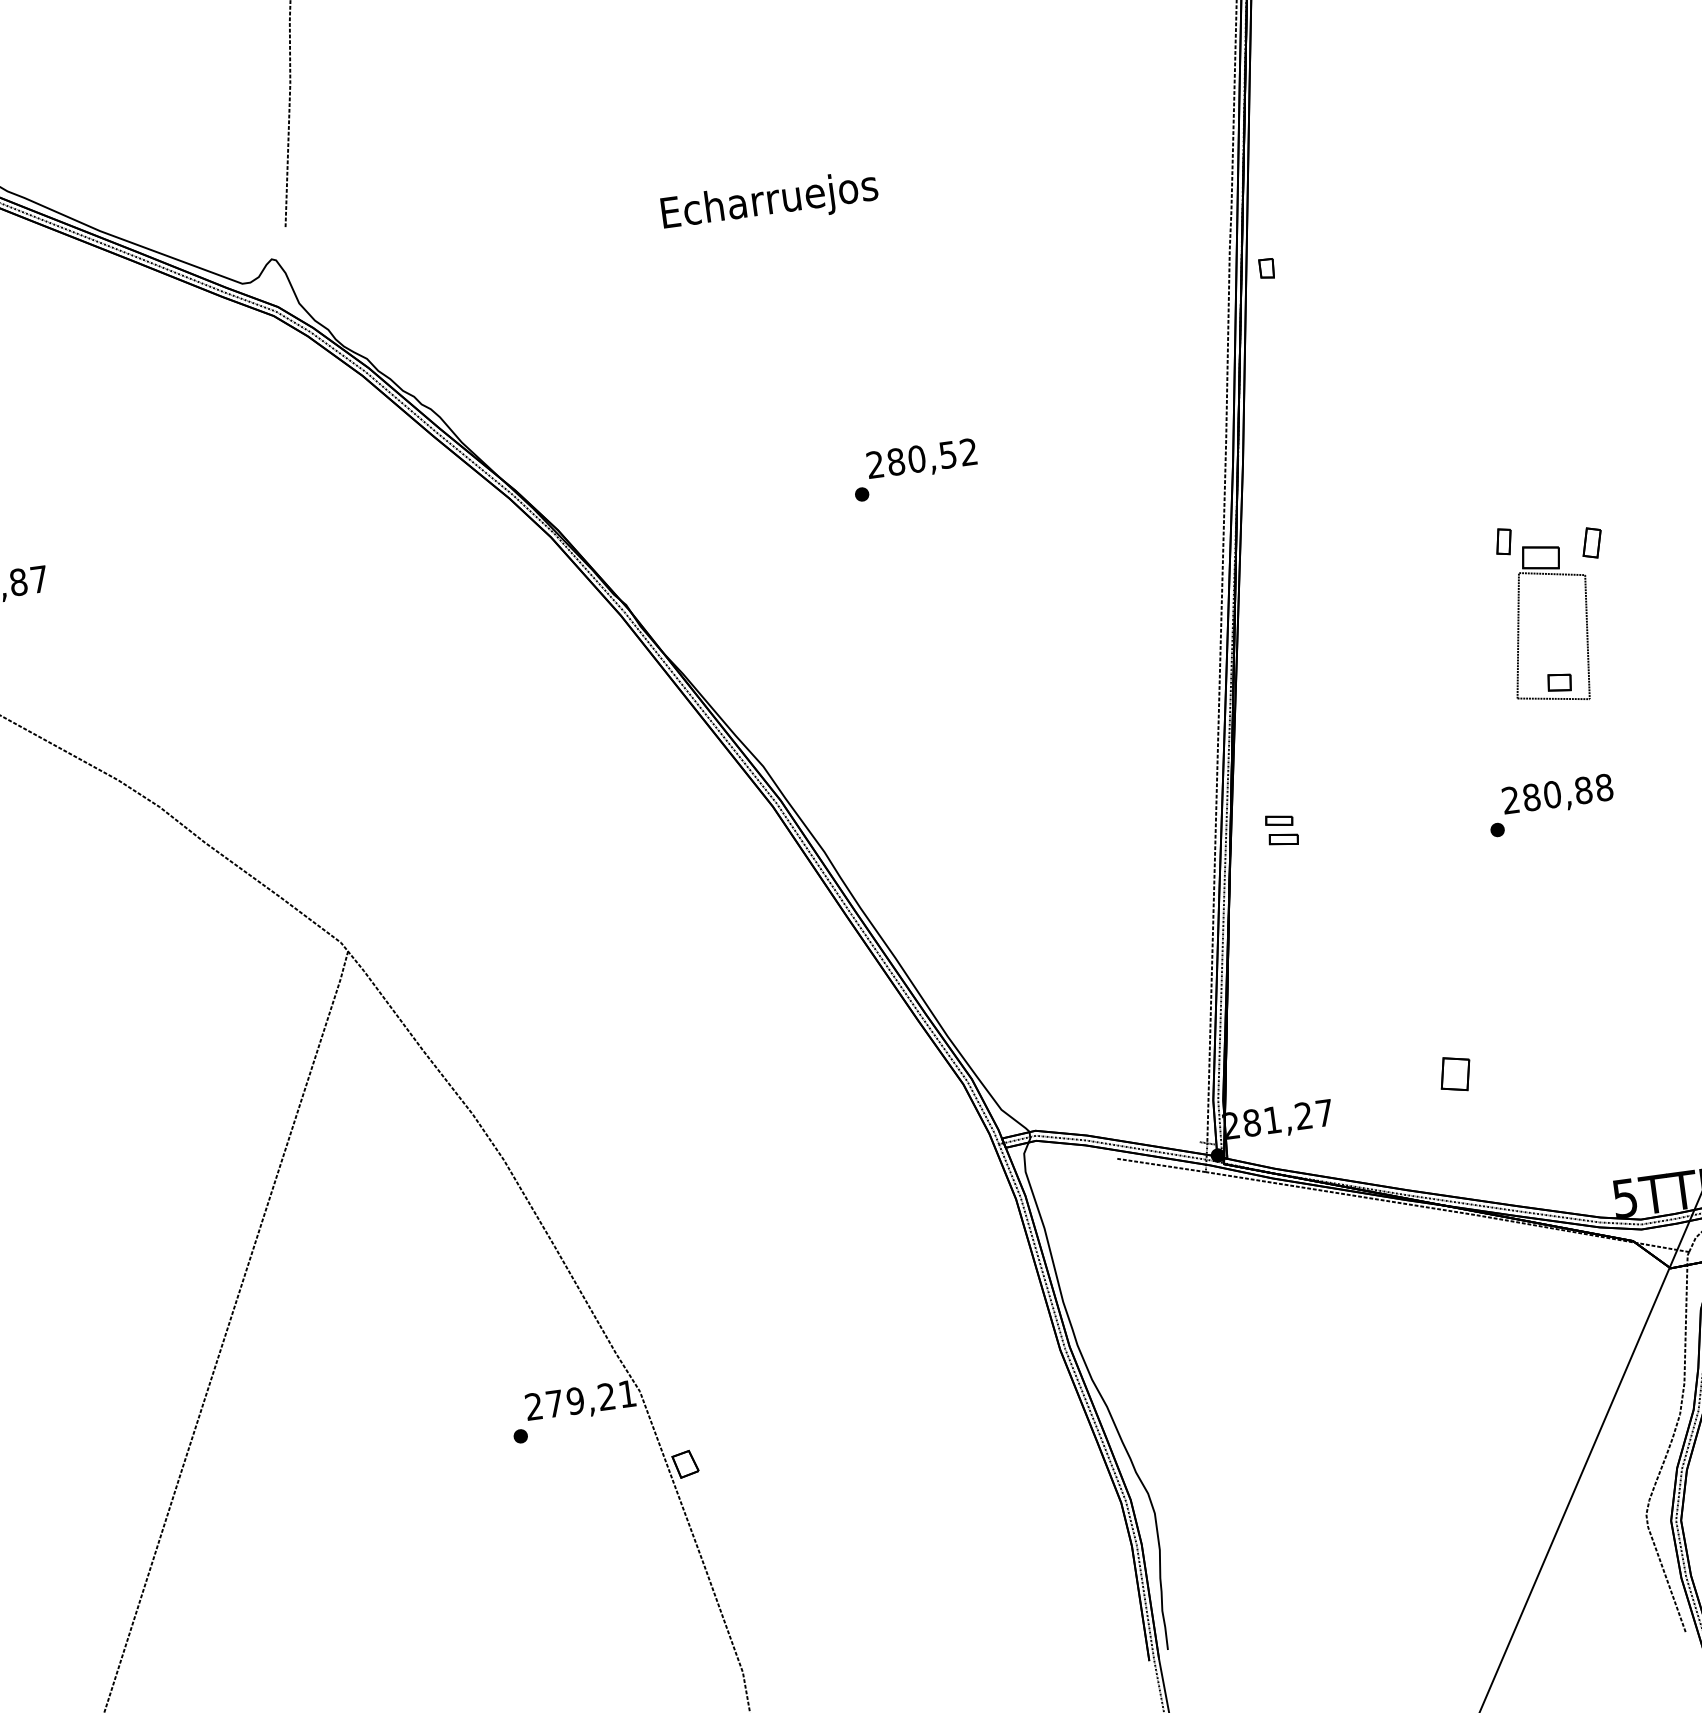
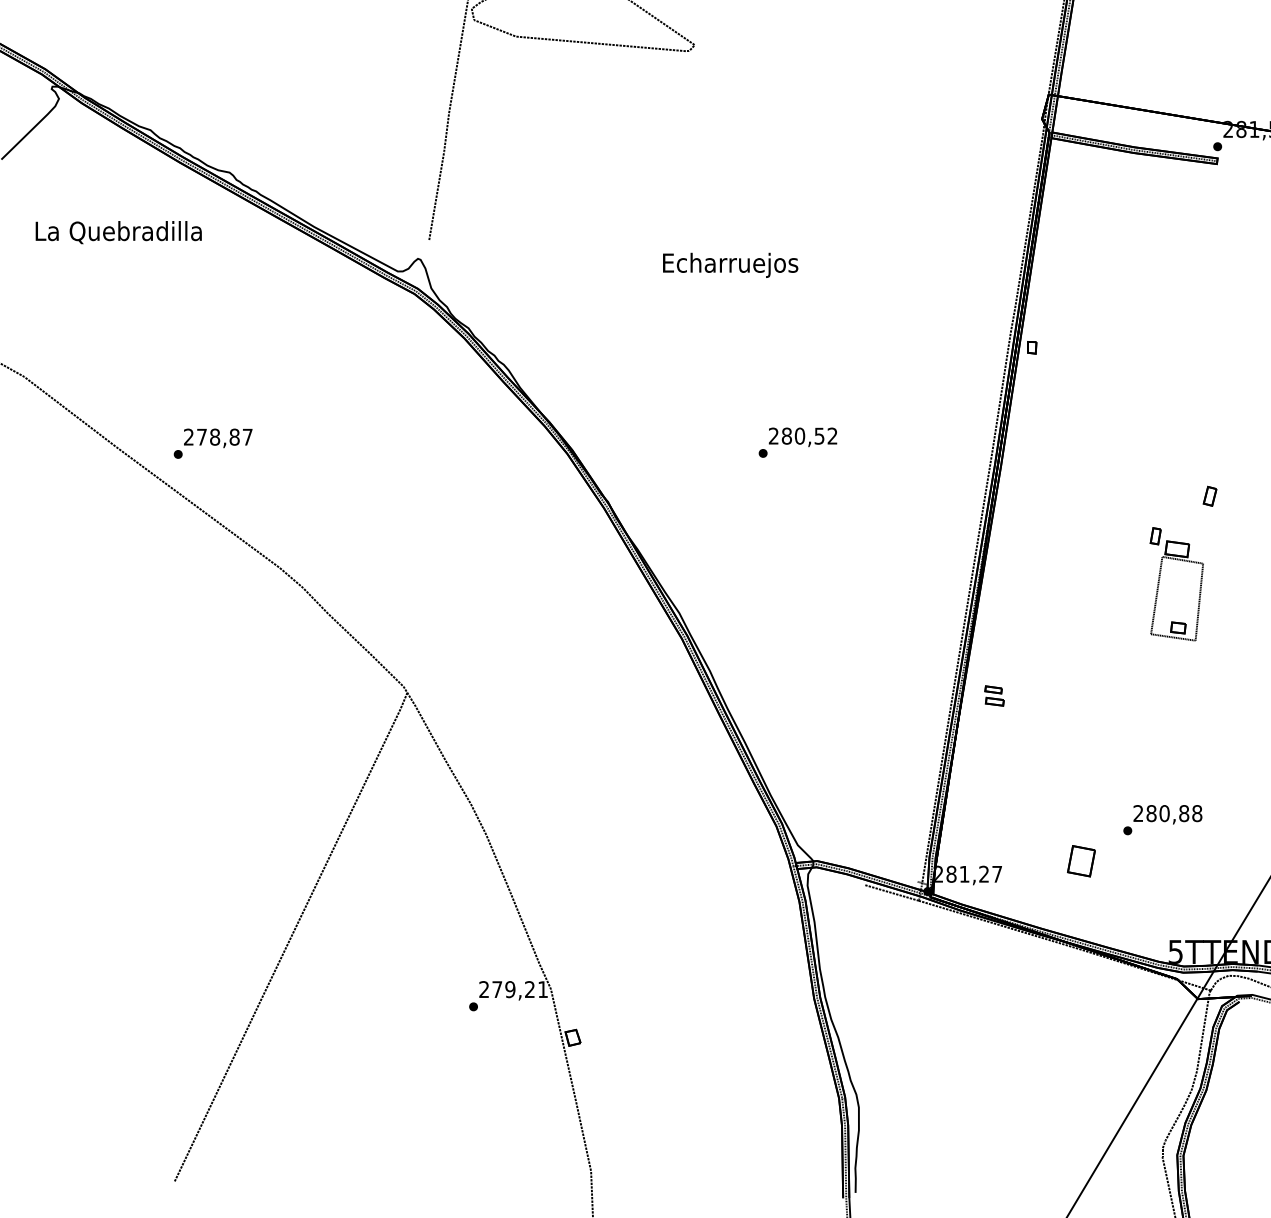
part: (1590, 541) -> (1209, 495), moved
text: (1550, 806) -> (1162, 820), moved
part: (1454, 1073) -> (1080, 860), size x1.4

